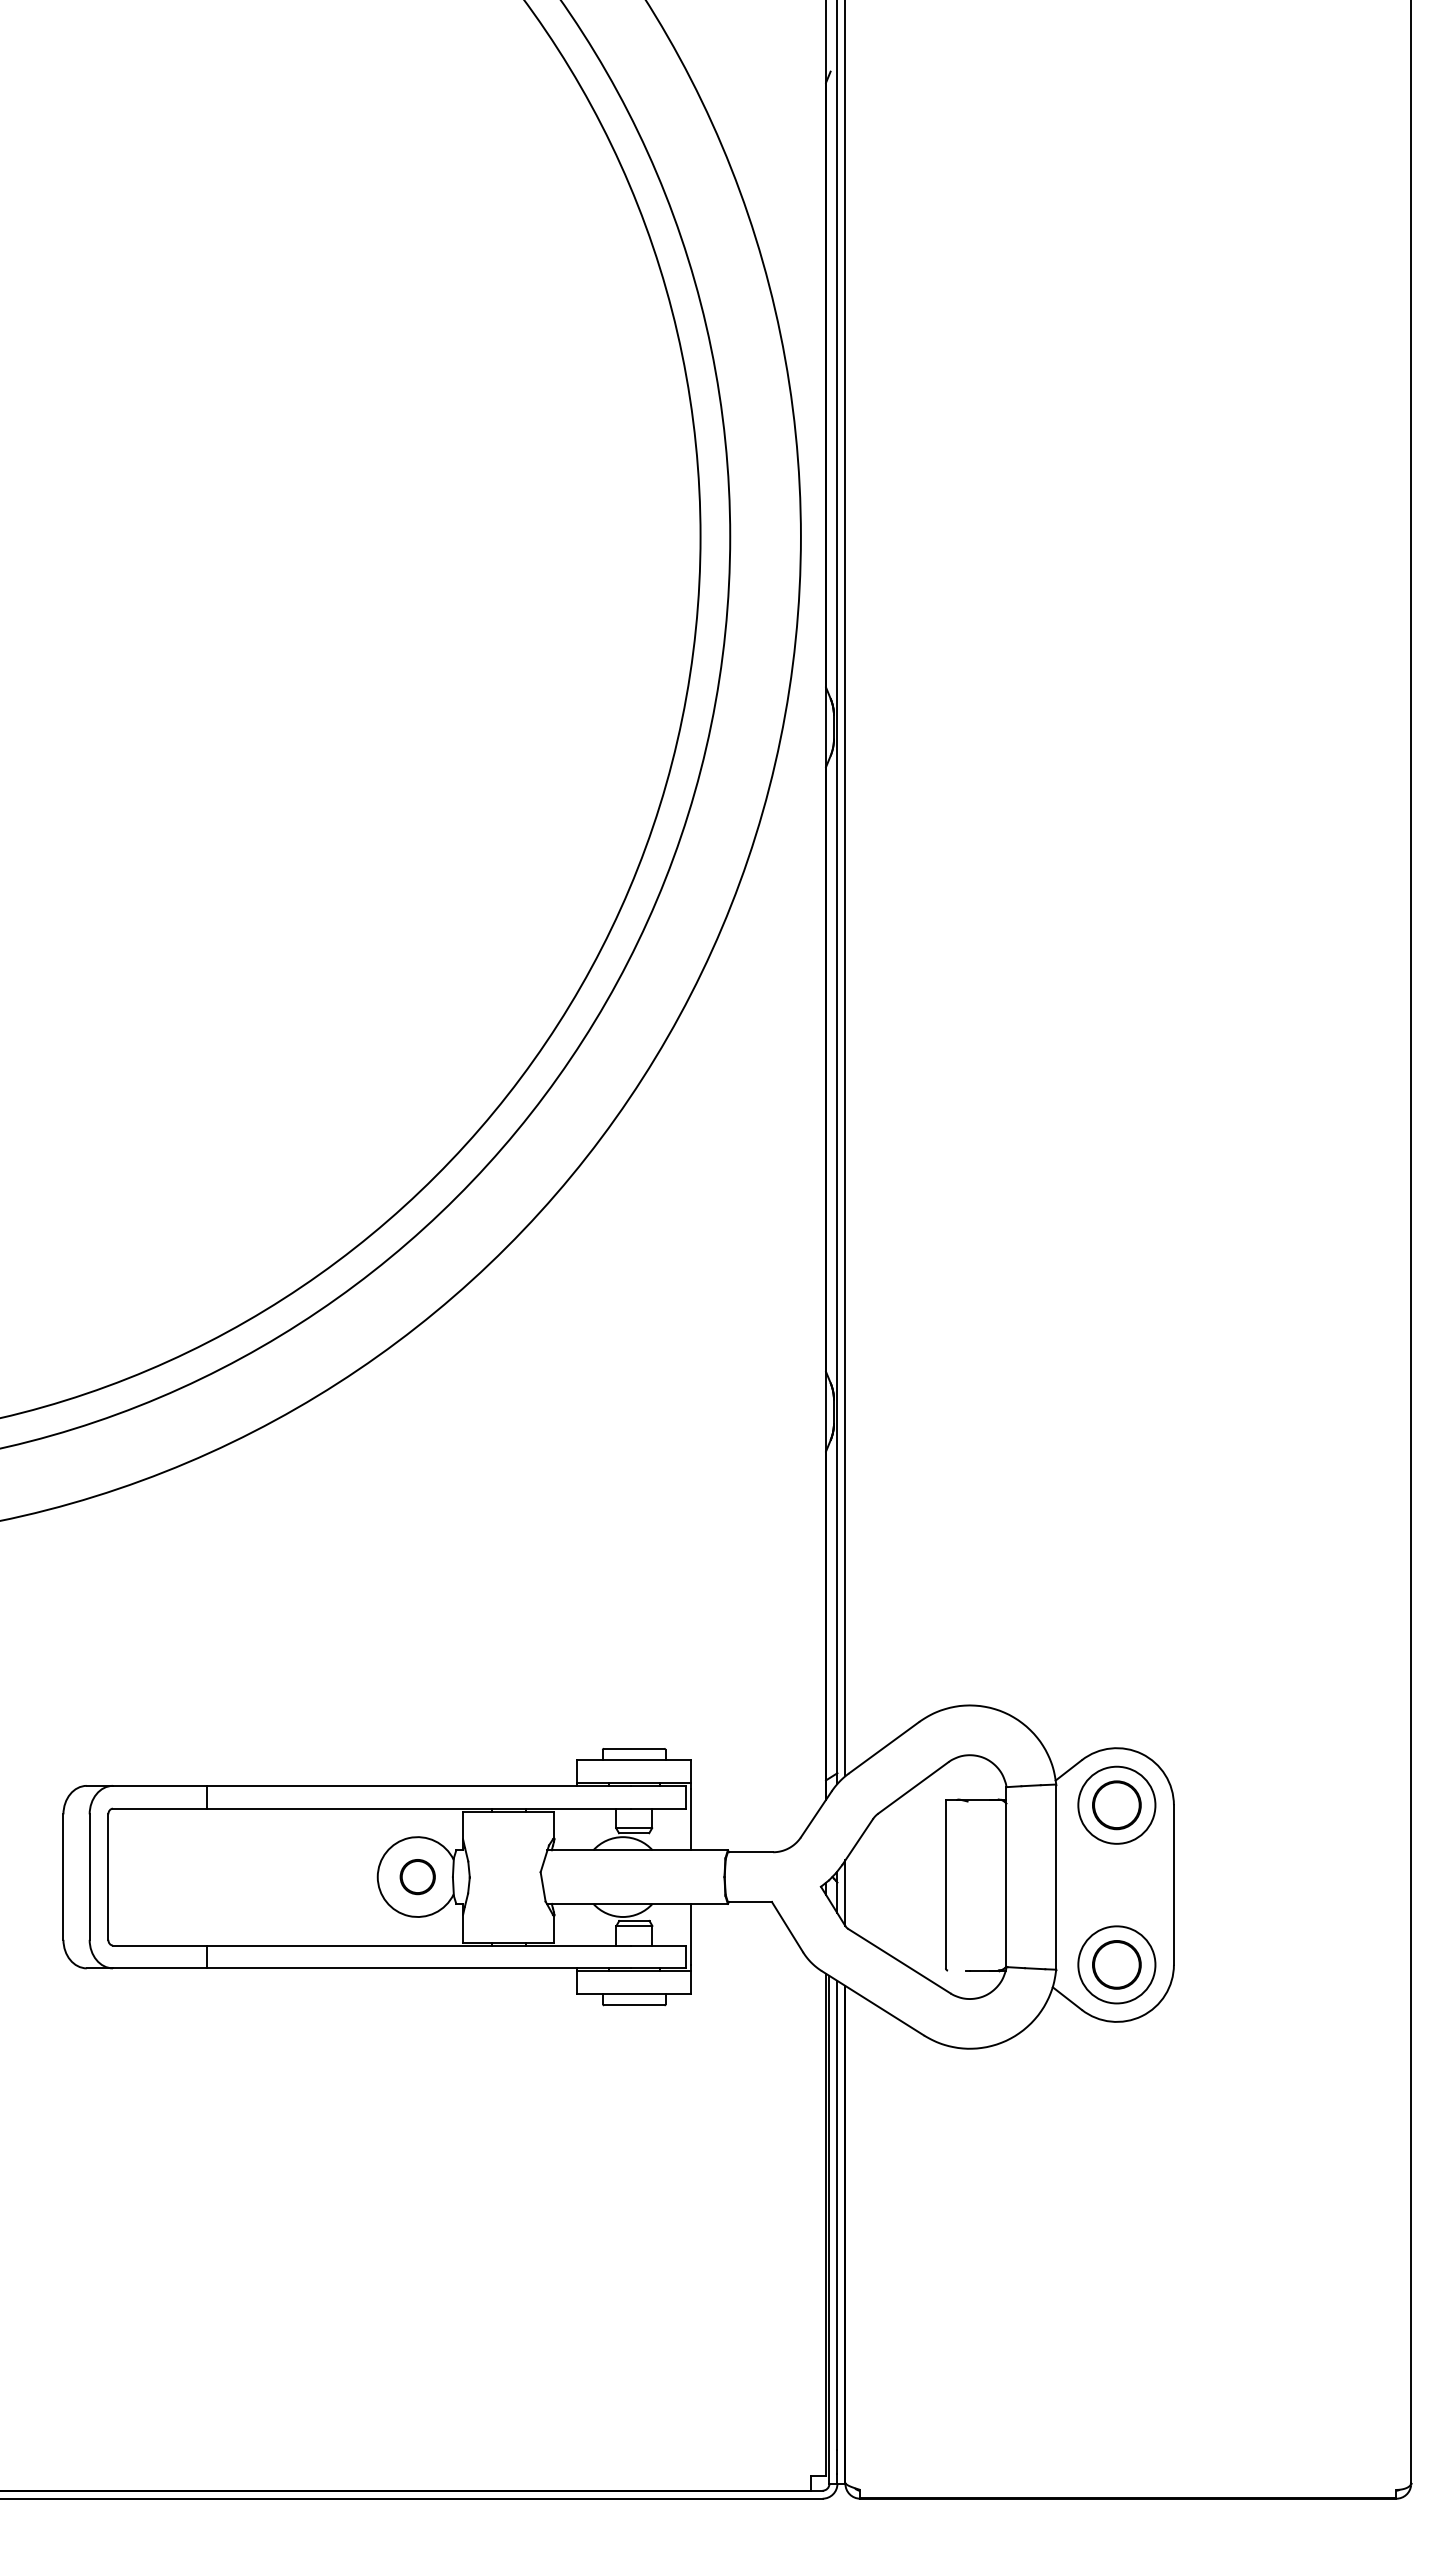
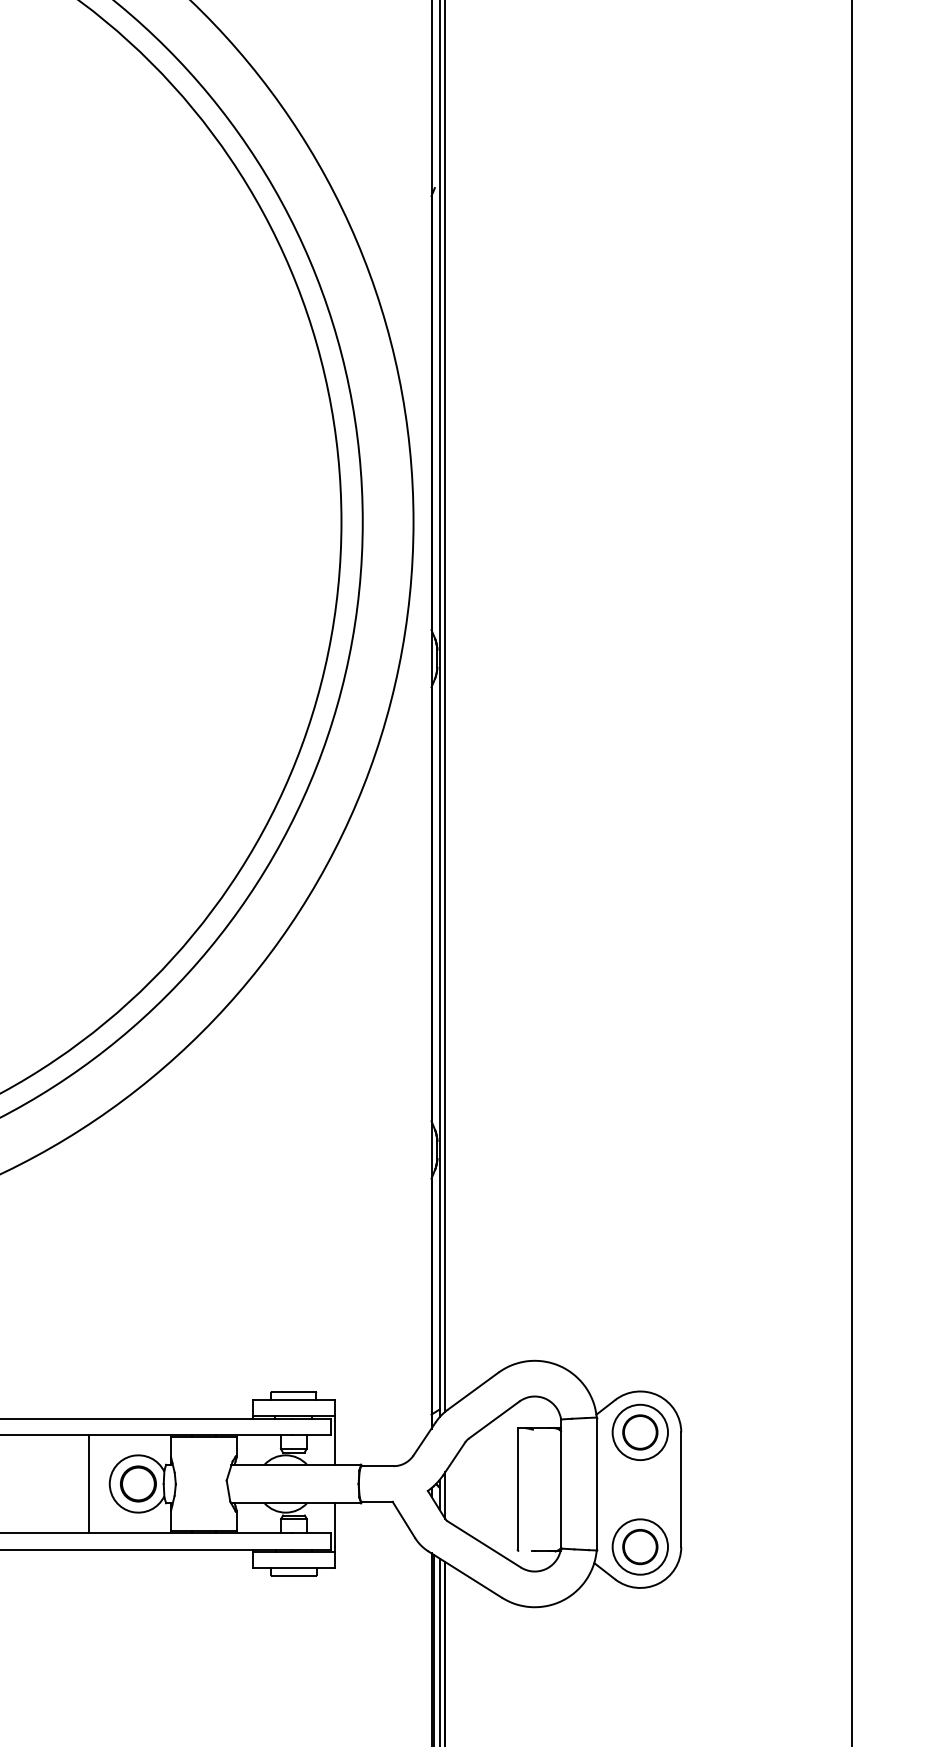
line: (349, 1876) -> (89, 1483), added
part: (417, 1876) -> (138, 1483), size x1.43

